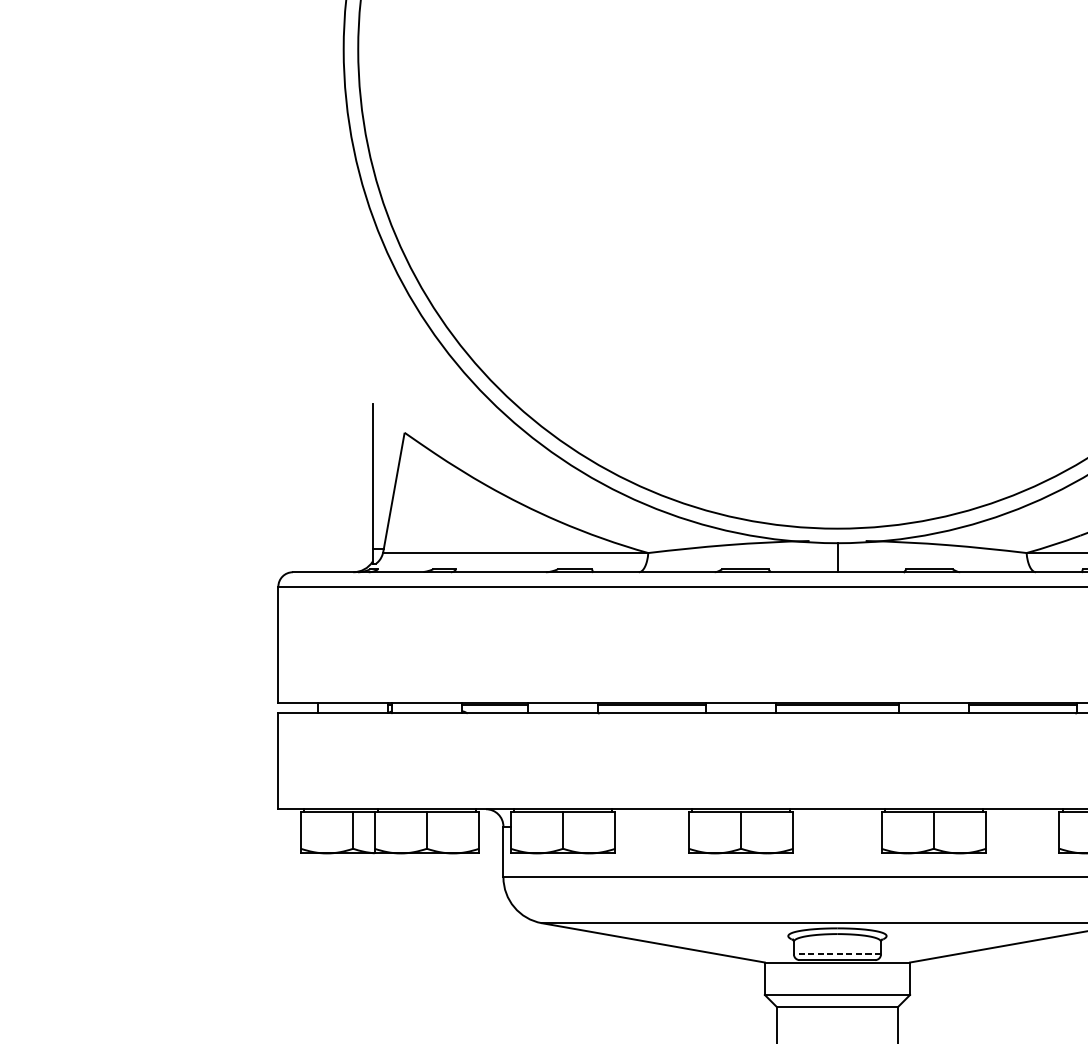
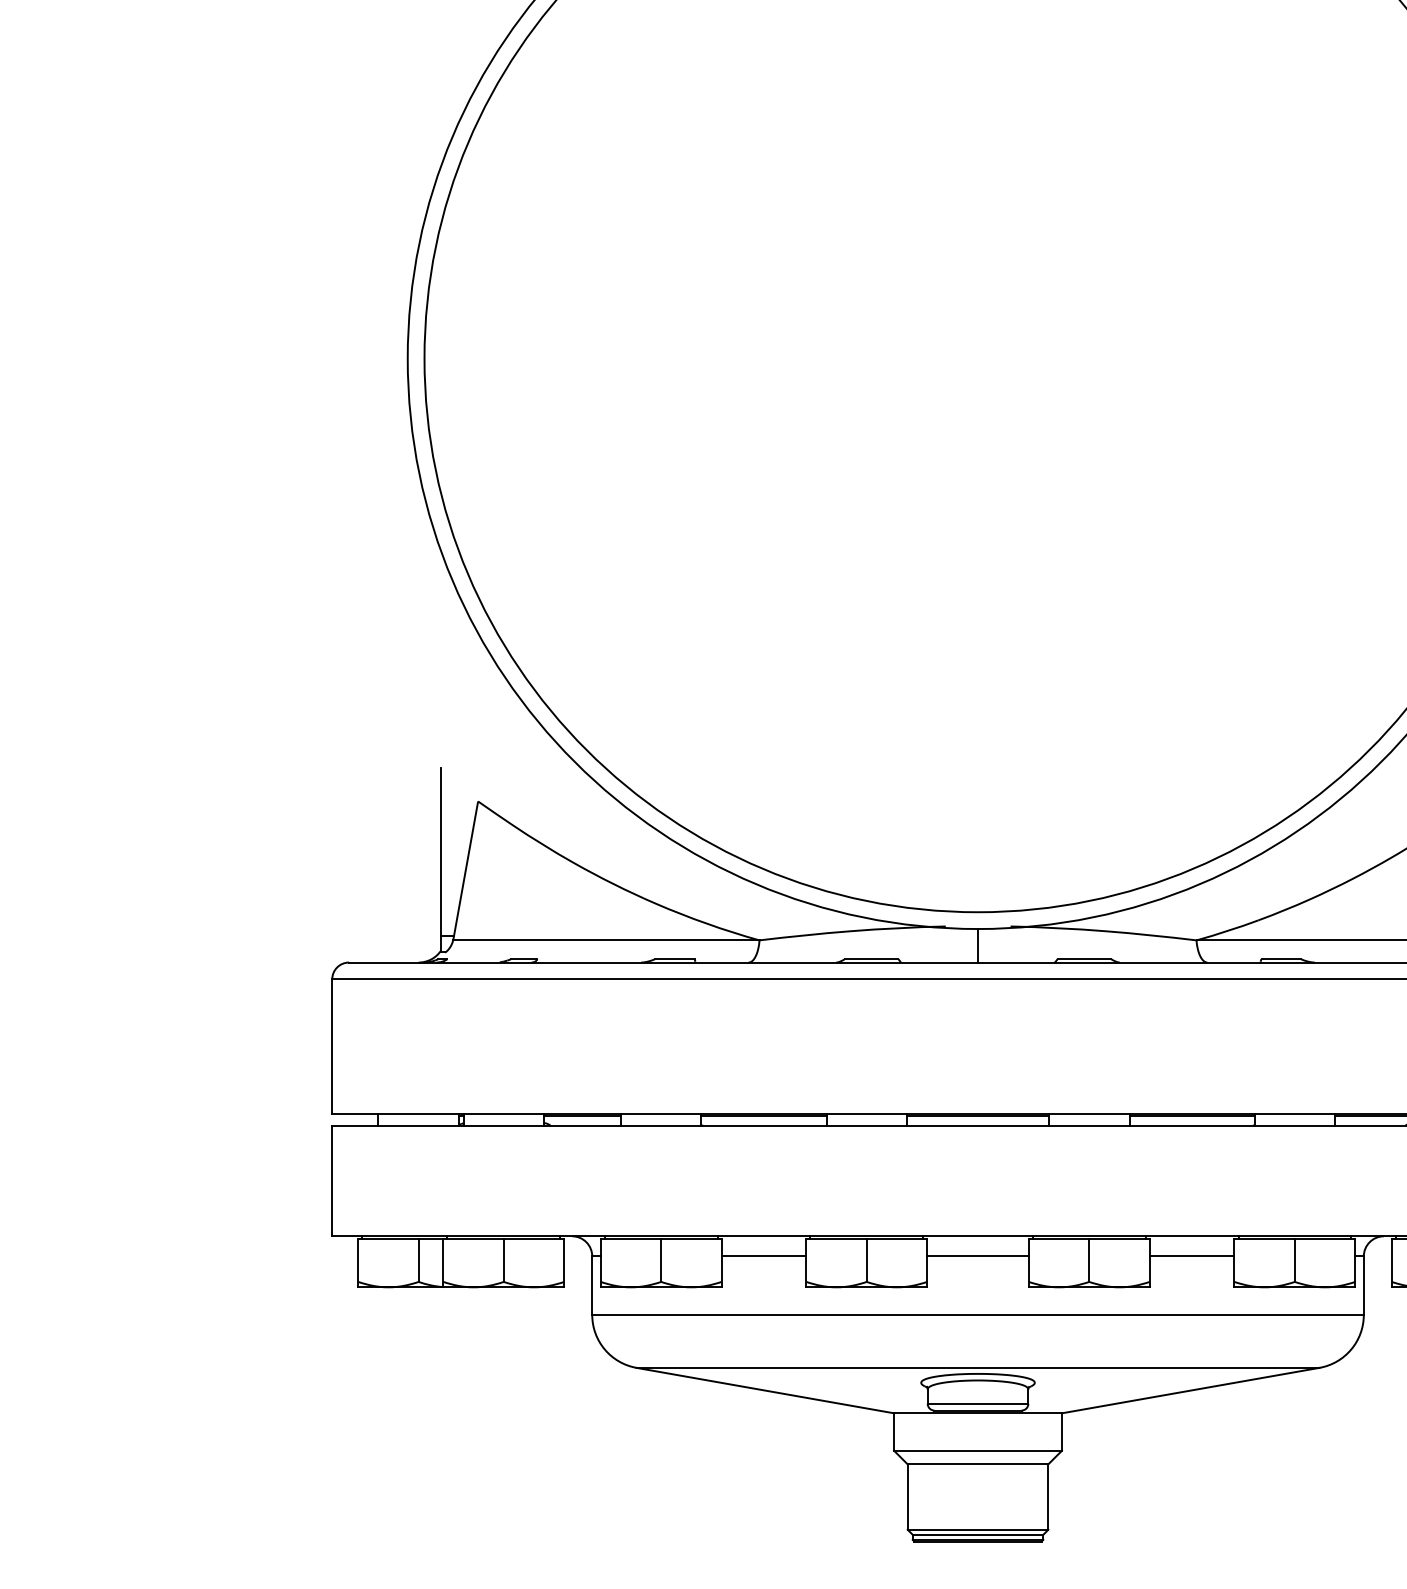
line: (651, 826) -> (763, 1256), added
line: (837, 826) -> (977, 1256), added
line: (1022, 826) -> (1191, 1256), added
line: (837, 954) -> (977, 1403), dashed -> solid

